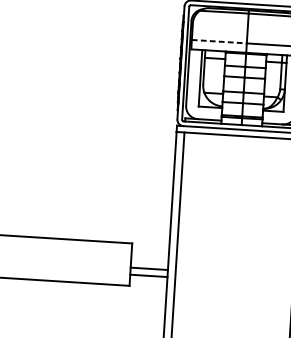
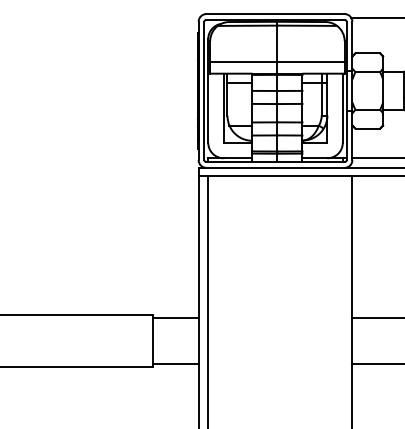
line: (219, 41) -> (243, 62), dashed -> solid
line: (149, 268) -> (175, 363), moved
line: (148, 276) -> (175, 318), moved

